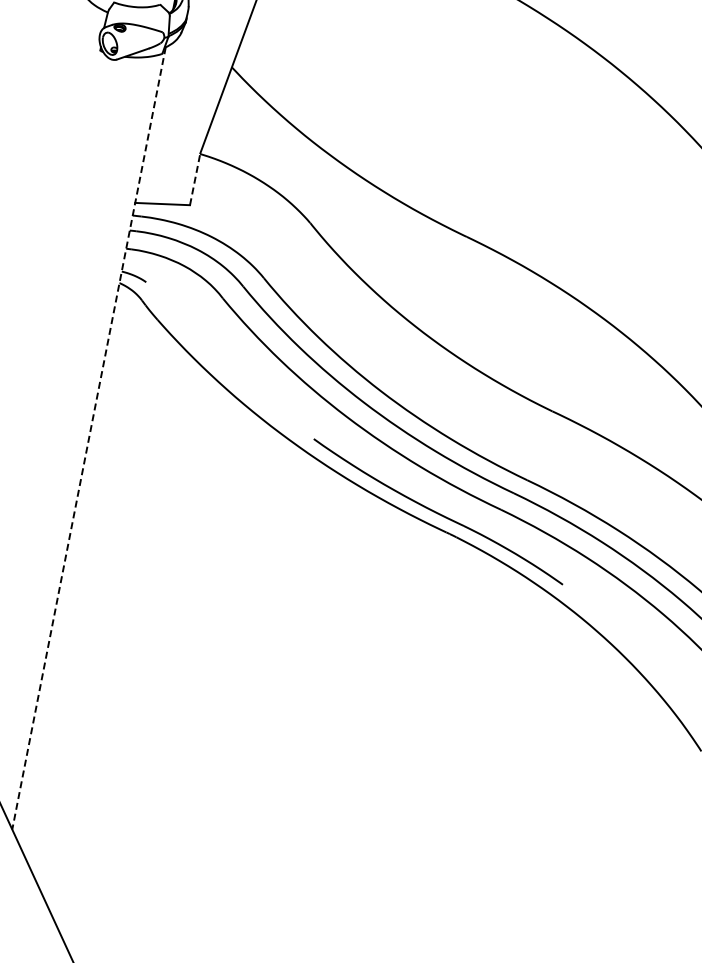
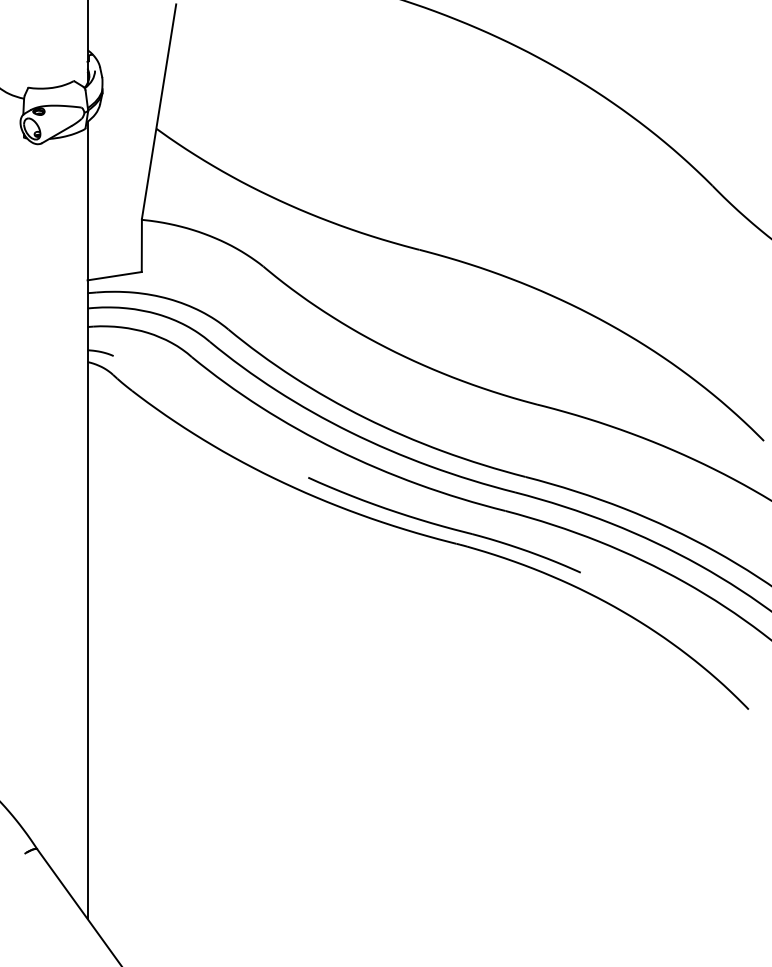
line: (194, 179) -> (141, 245), dashed -> solid
line: (88, 438) -> (87, 520), dashed -> solid

